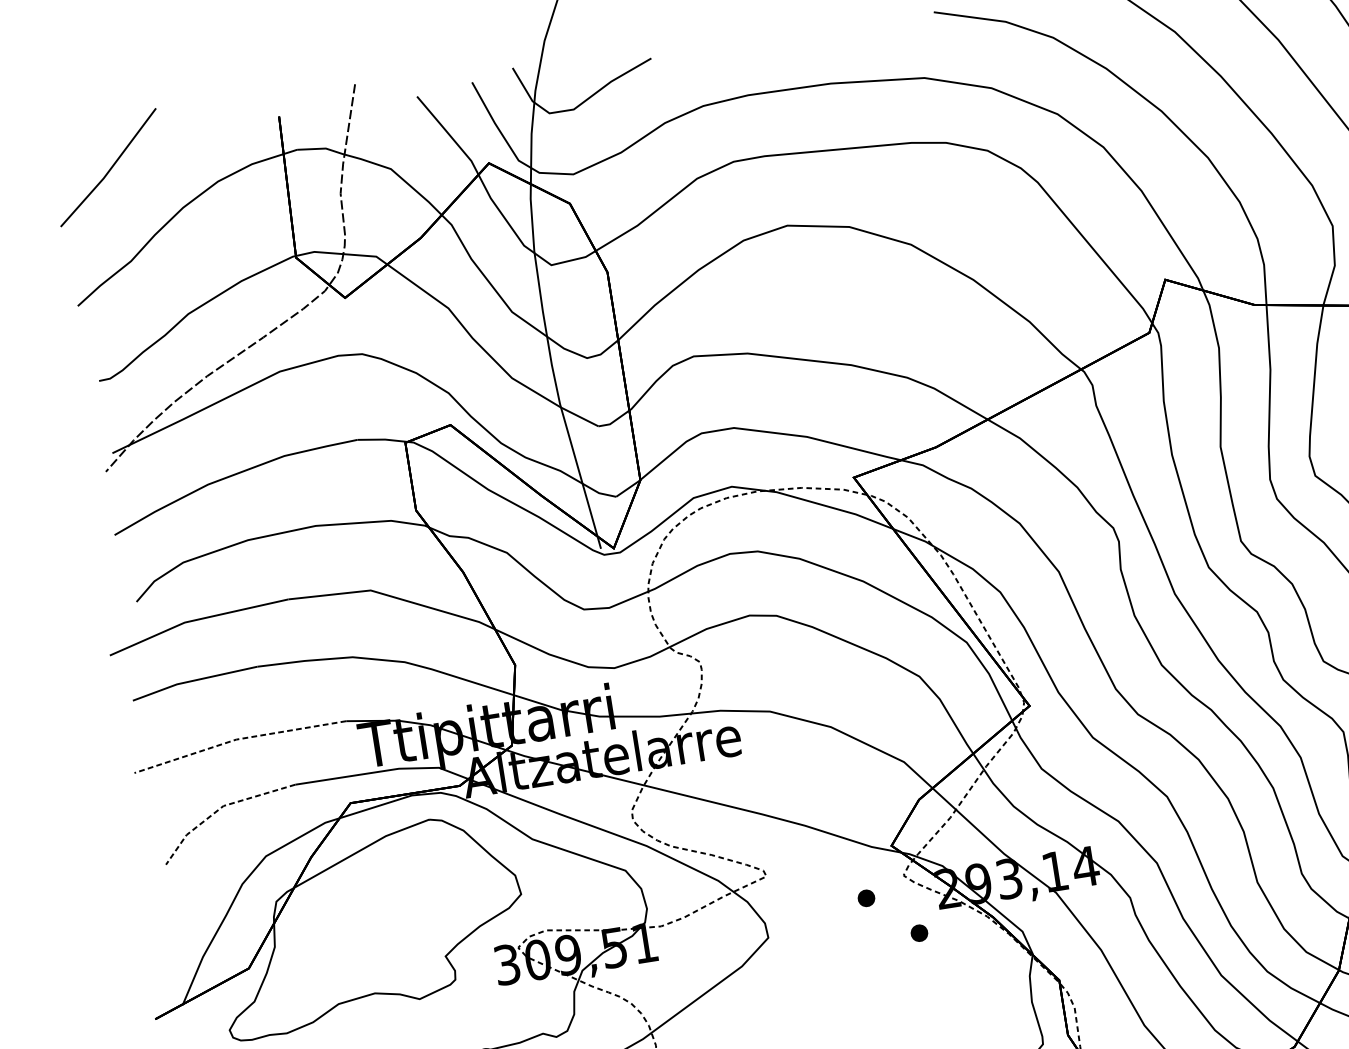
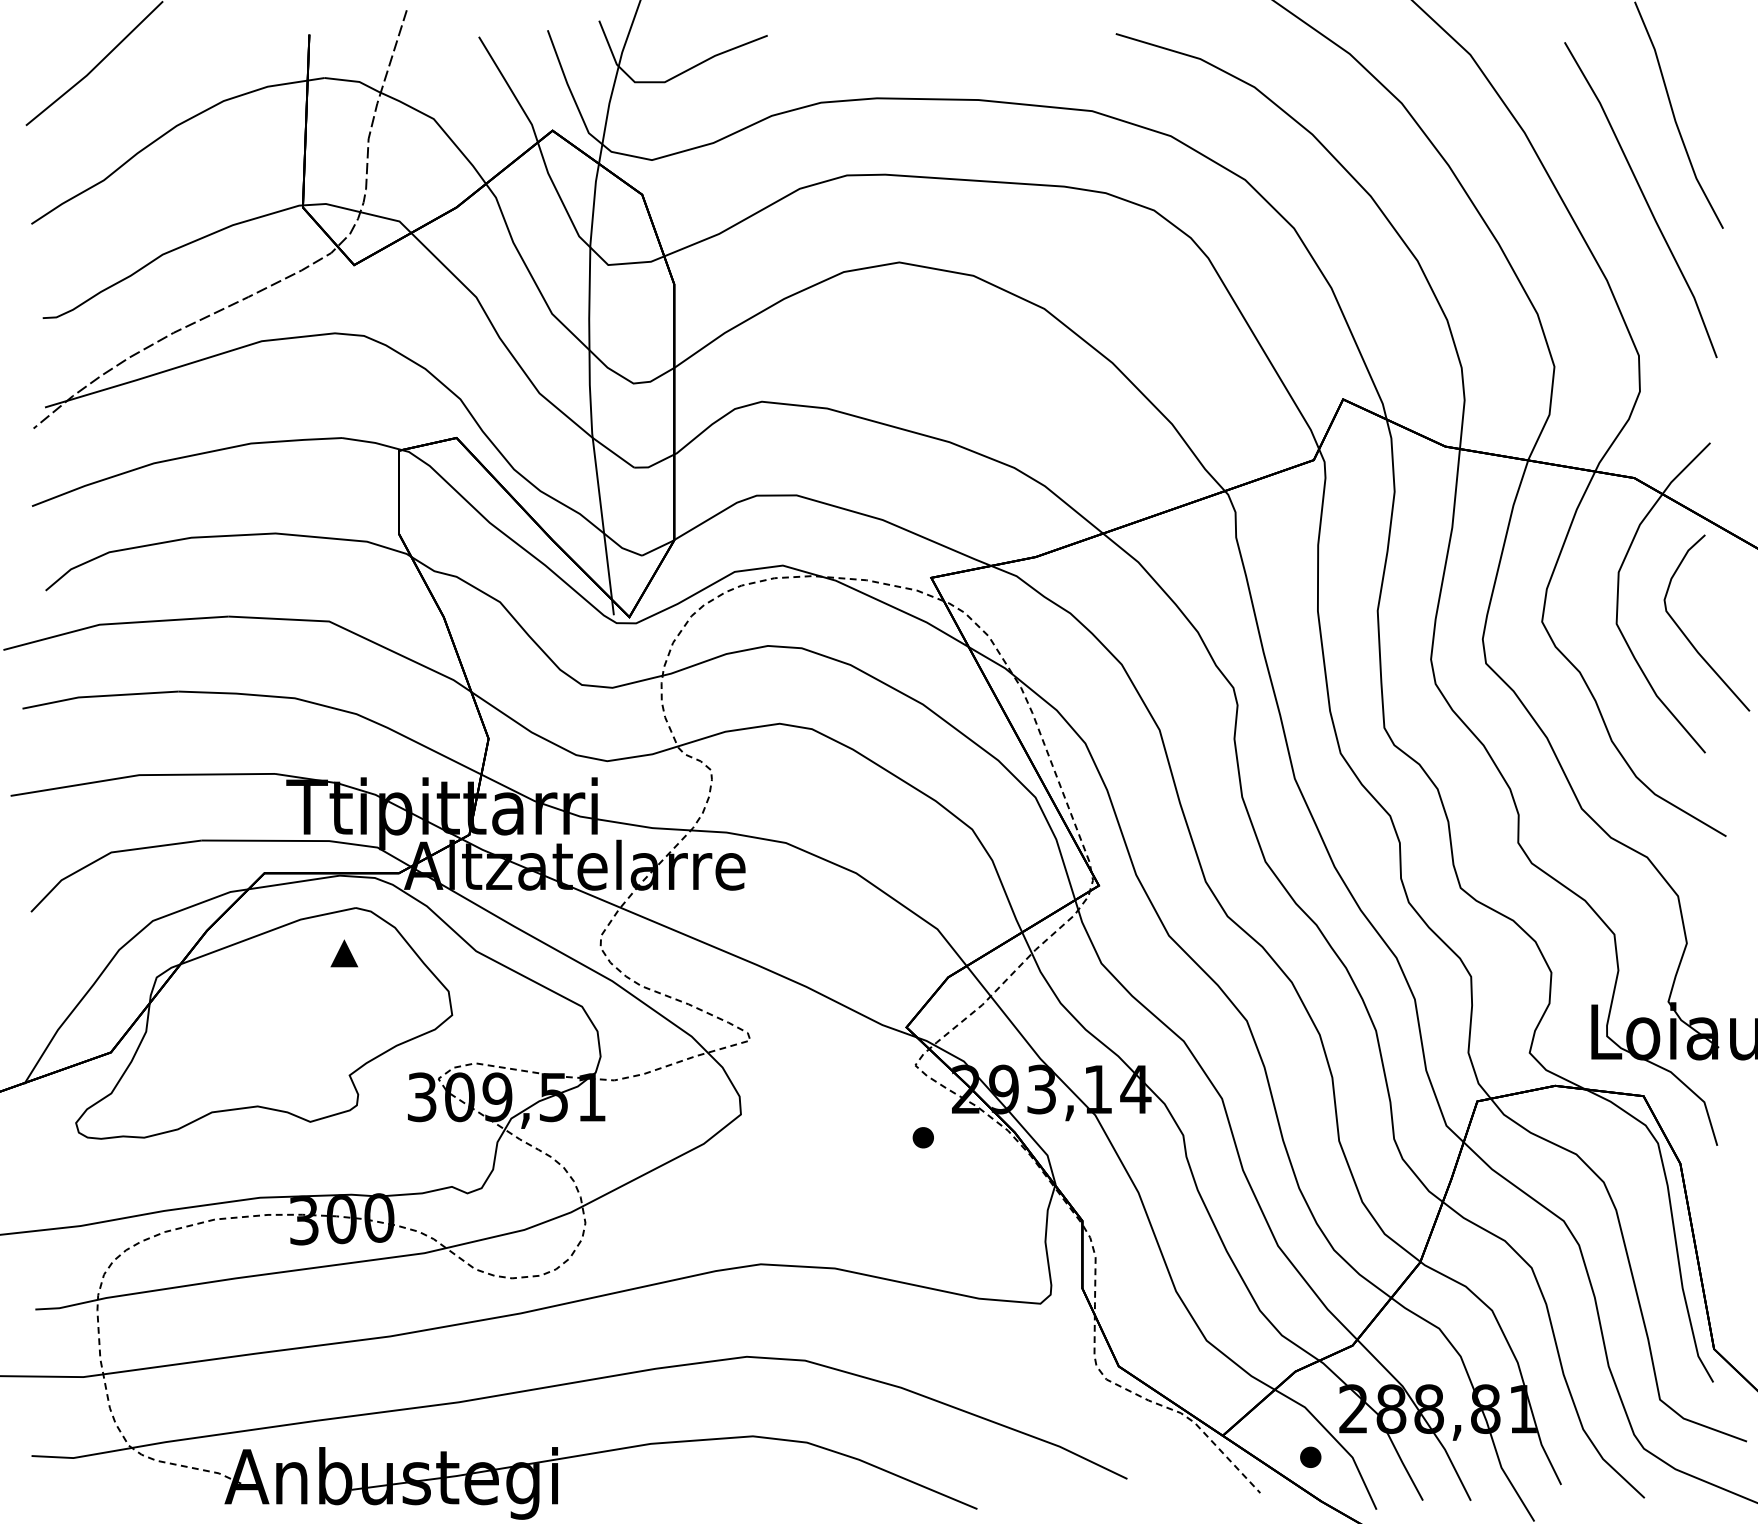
line: (238, 739) -> (141, 775), dashed -> solid
line: (219, 809) -> (106, 855), dashed -> solid
part: (424, 858) -> (343, 953), added
part: (865, 898) -> (865, 1085), removed

